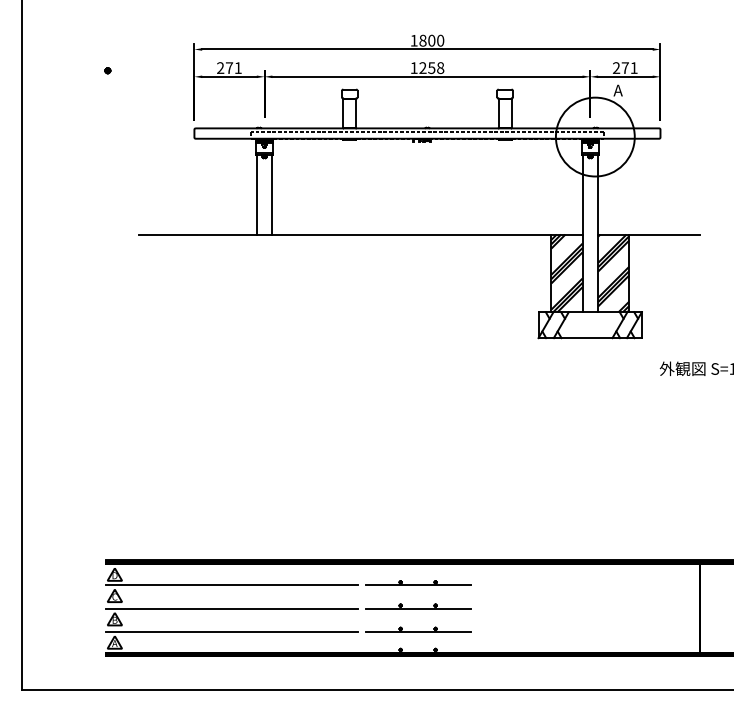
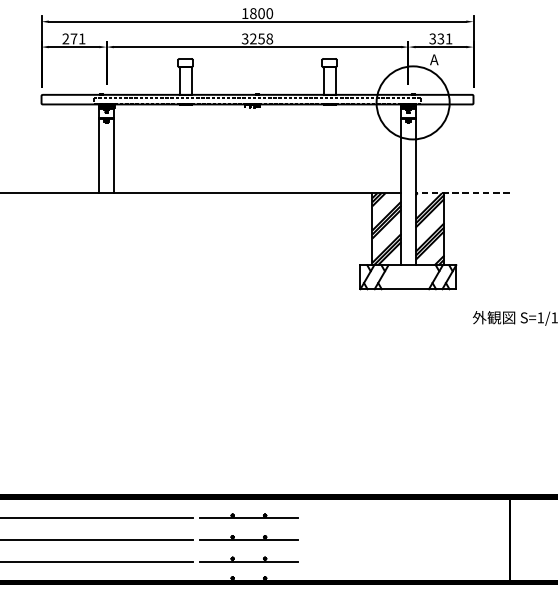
text: (413, 68) -> (244, 39), 1258 -> 3258
text: (620, 68) -> (436, 39), 271 -> 331
line: (648, 234) -> (462, 193), solid -> dashed

